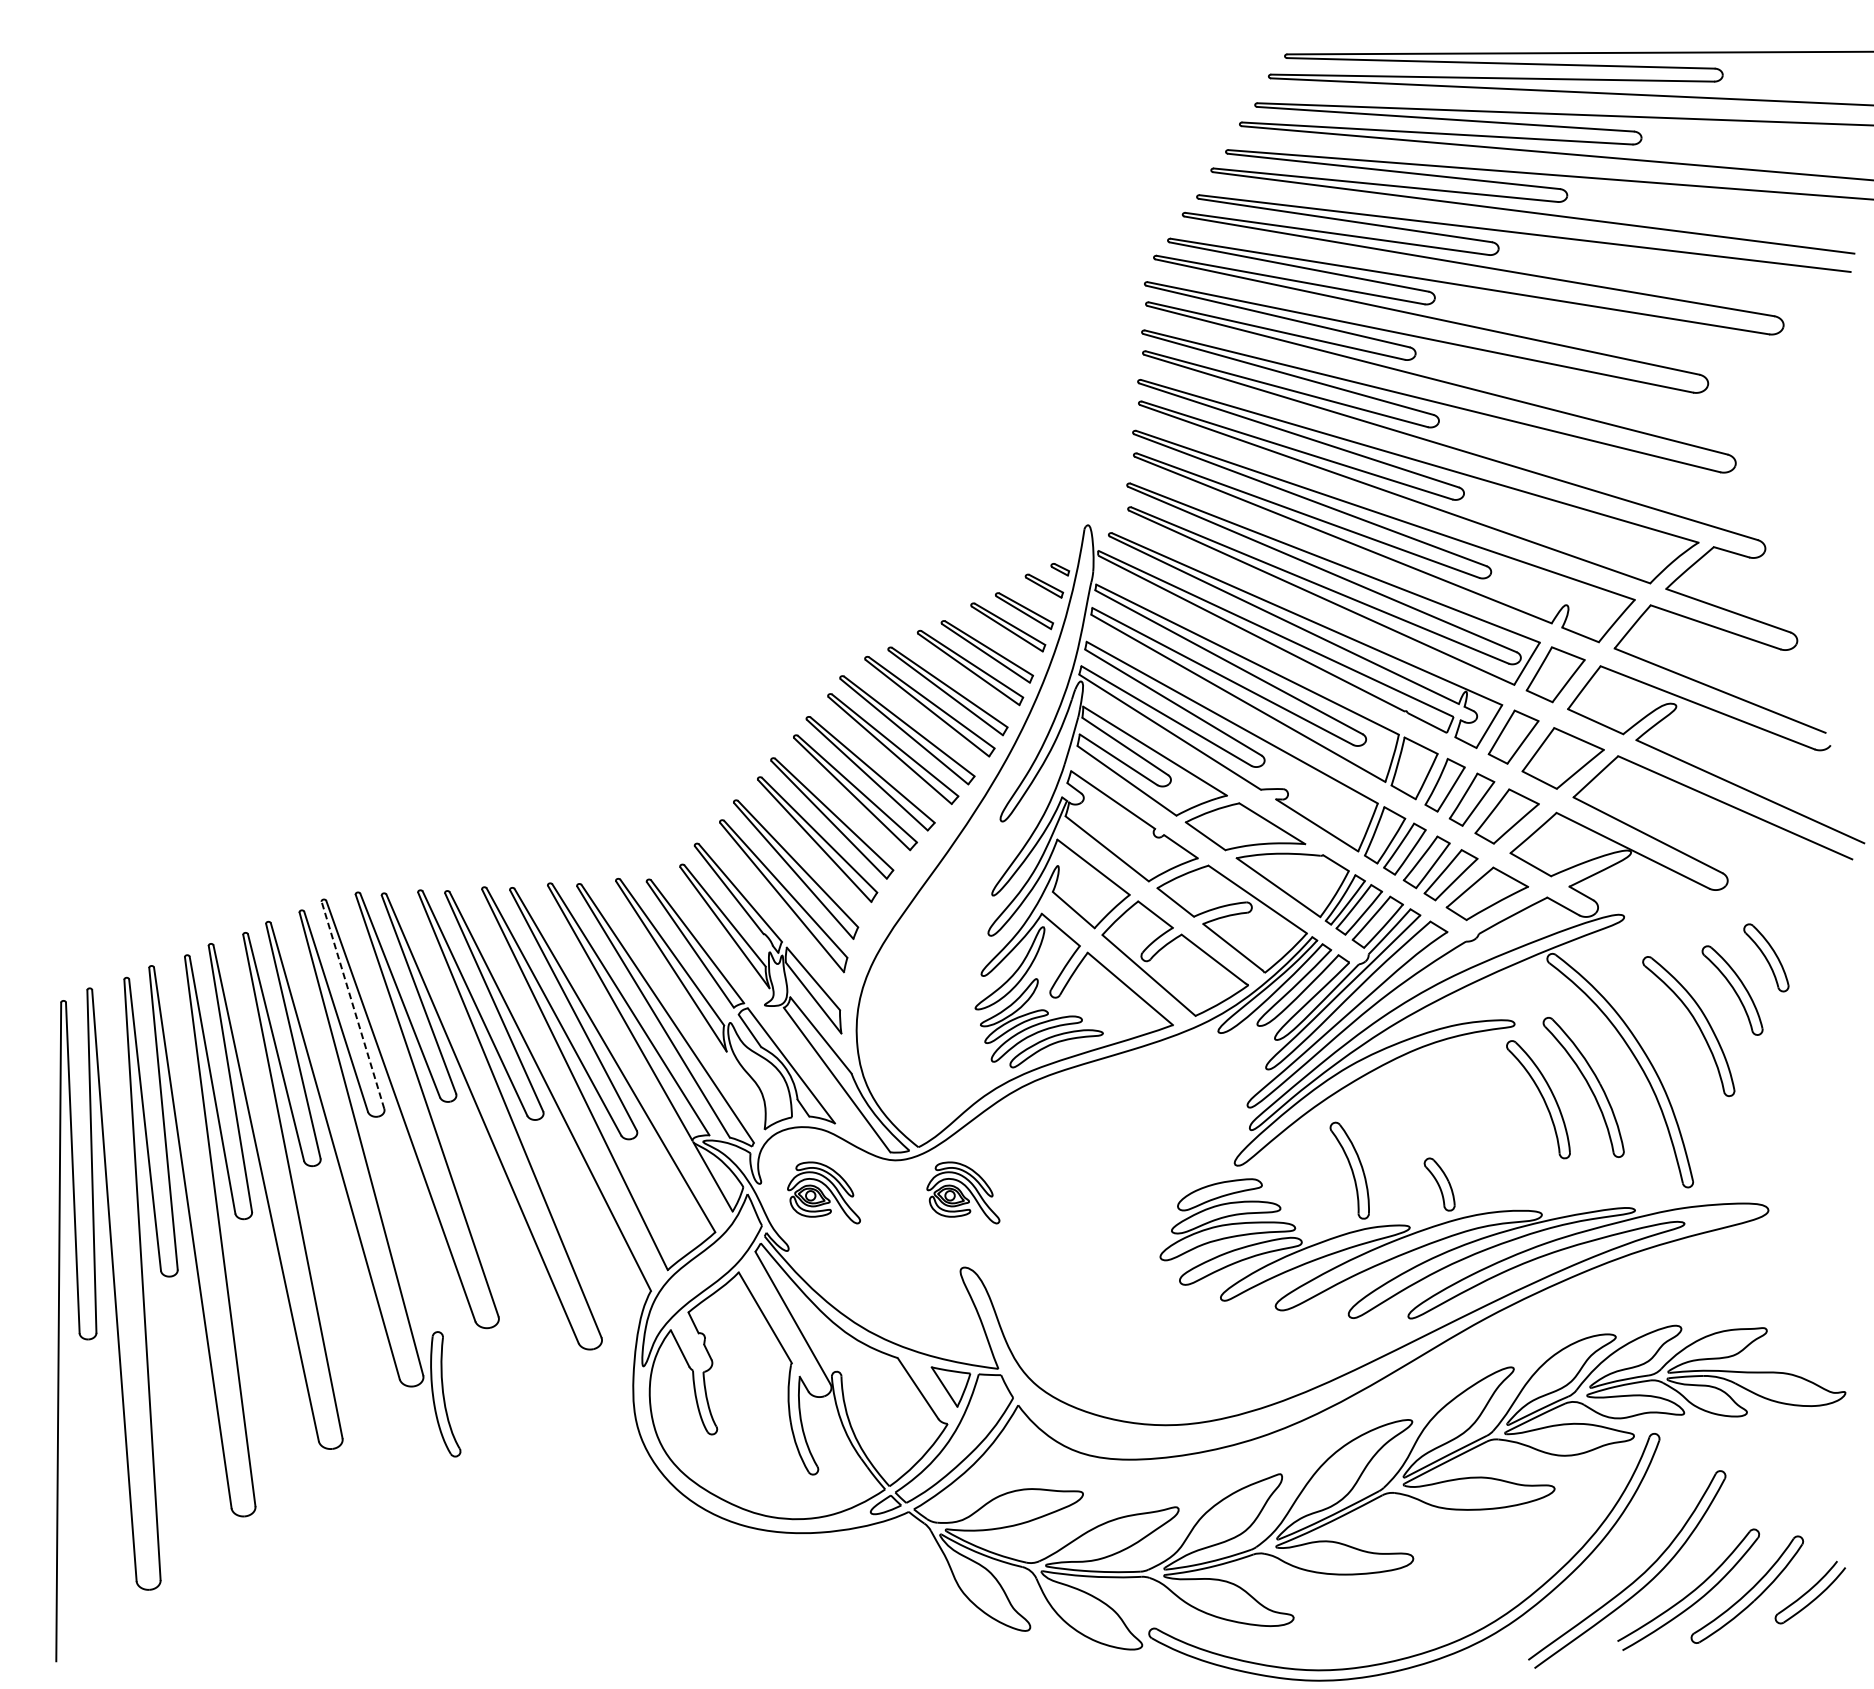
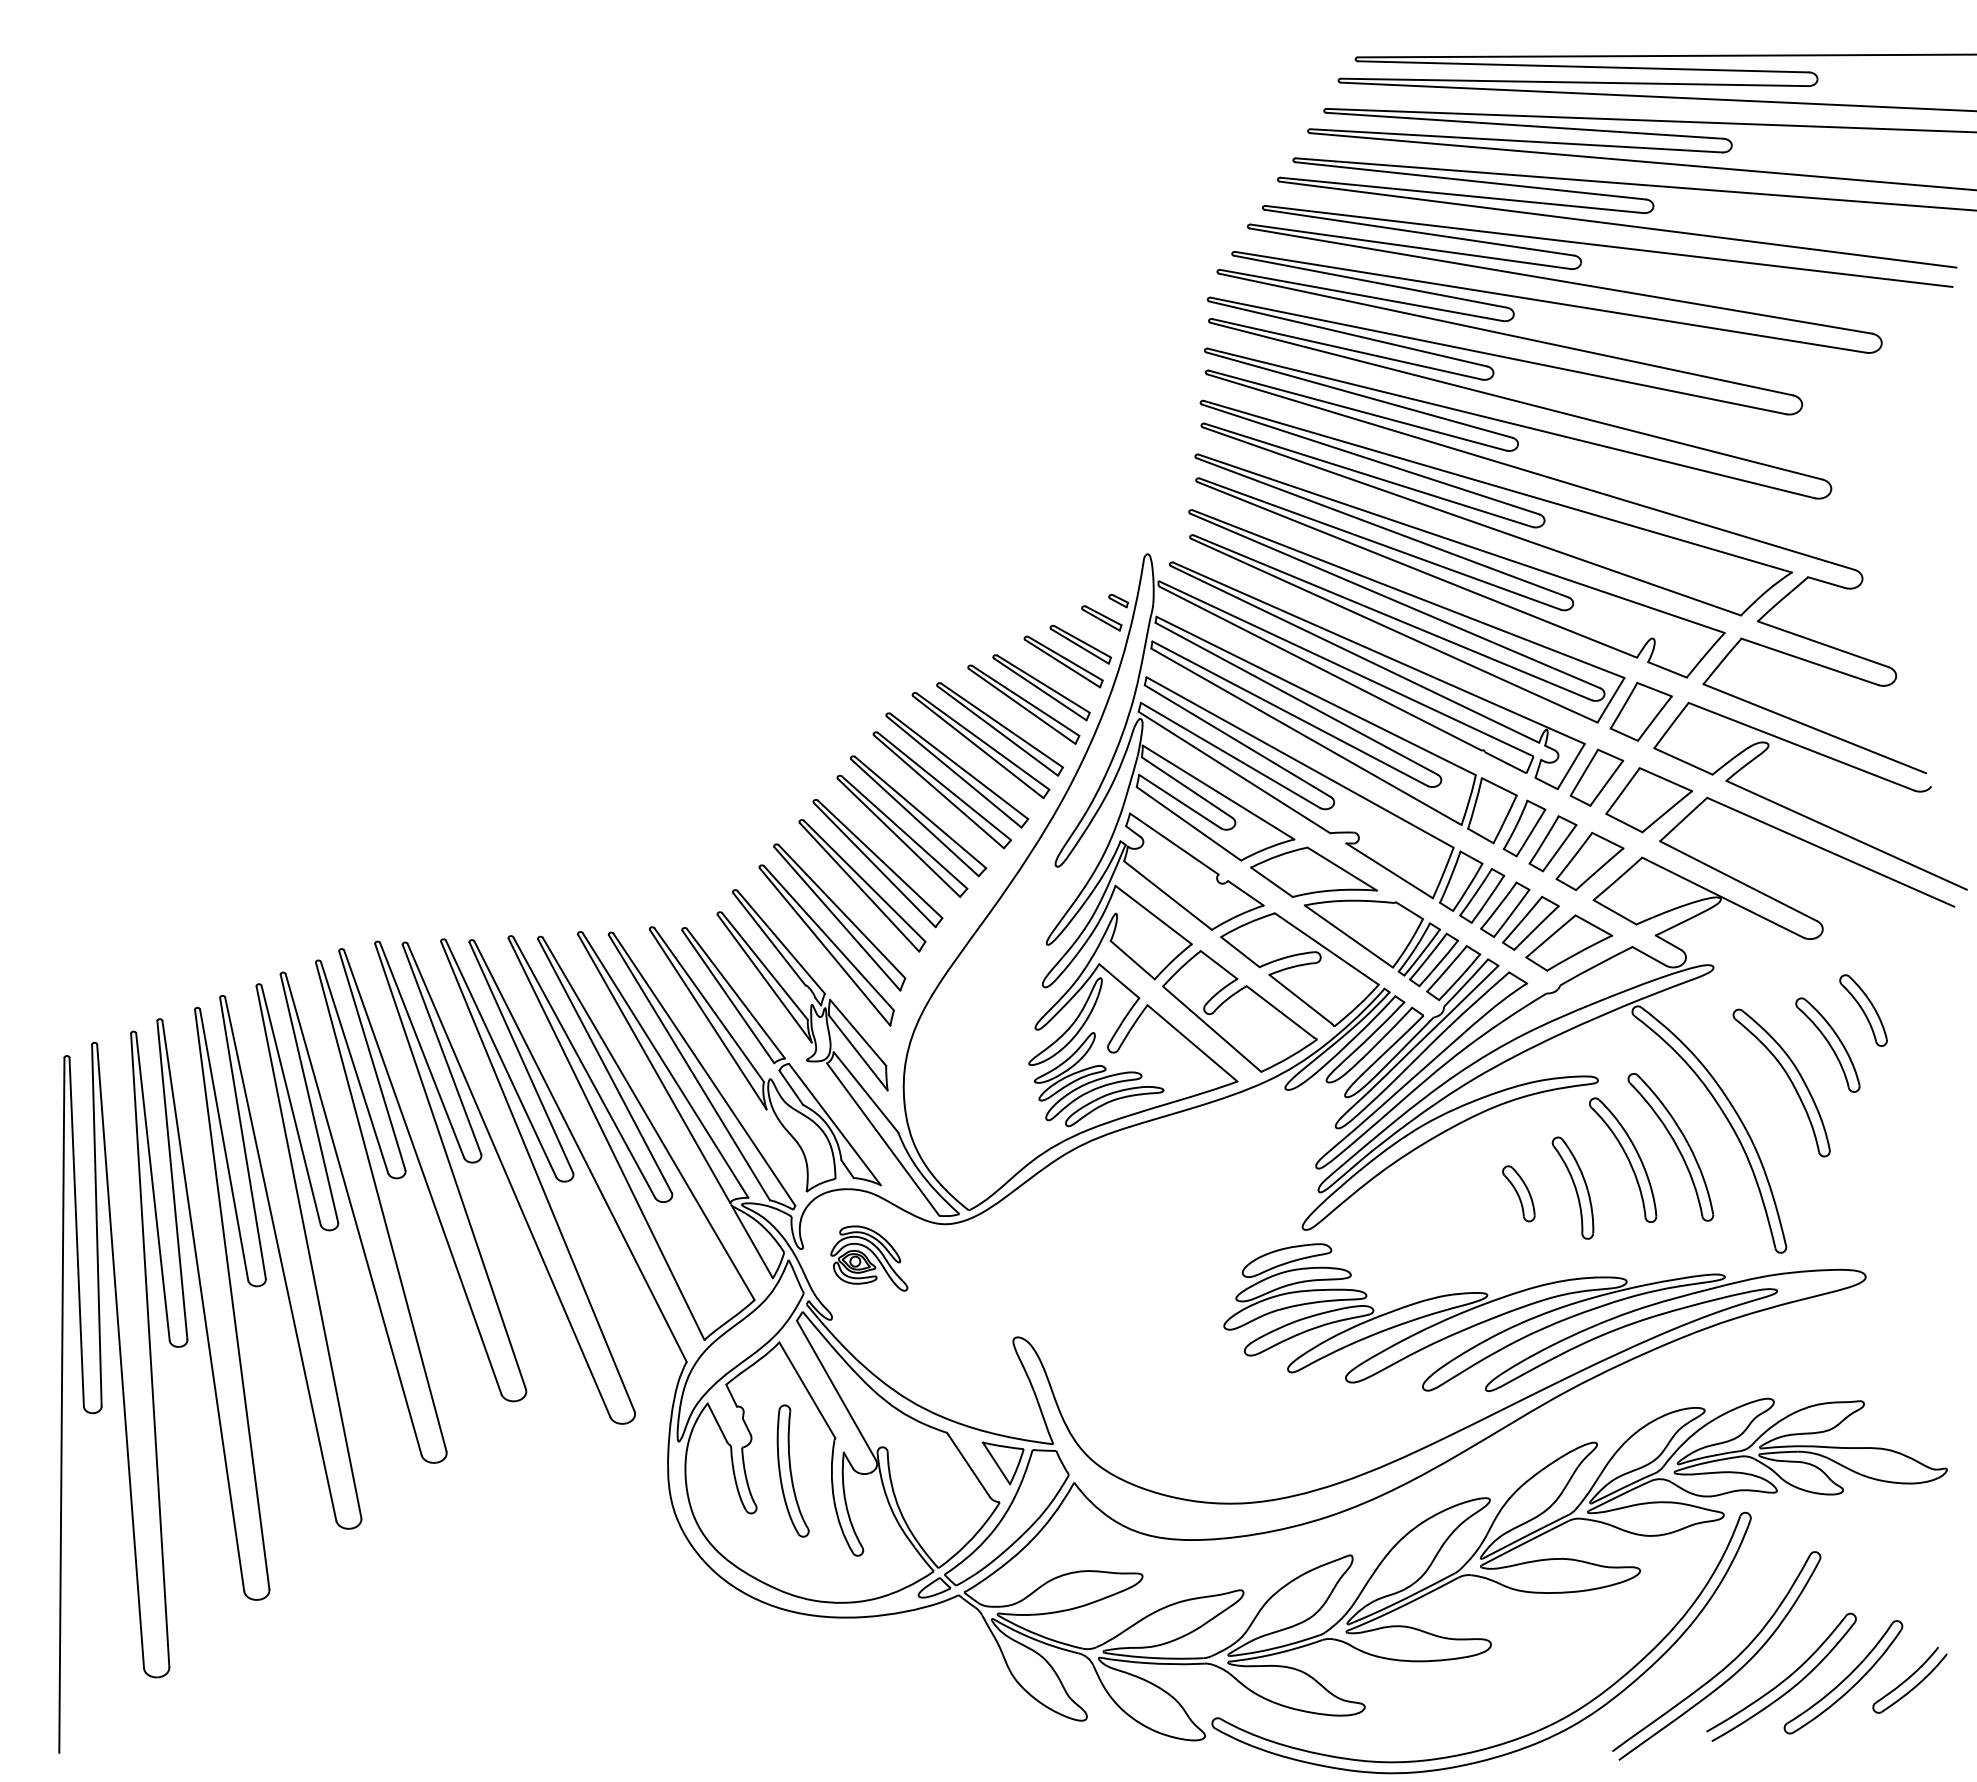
line: (353, 1005) -> (372, 1060), dashed -> solid
part: (1349, 1170) -> (1572, 1187), moved
part: (1439, 1184) -> (1518, 1193), moved
part: (963, 1192) -> (1016, 1258), removed
part: (445, 1393) -> (792, 1470), moved

